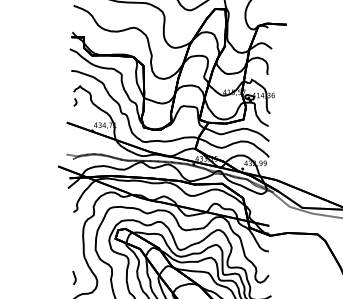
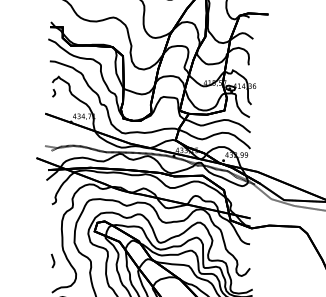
line: (74, 277) -> (53, 260), moved

